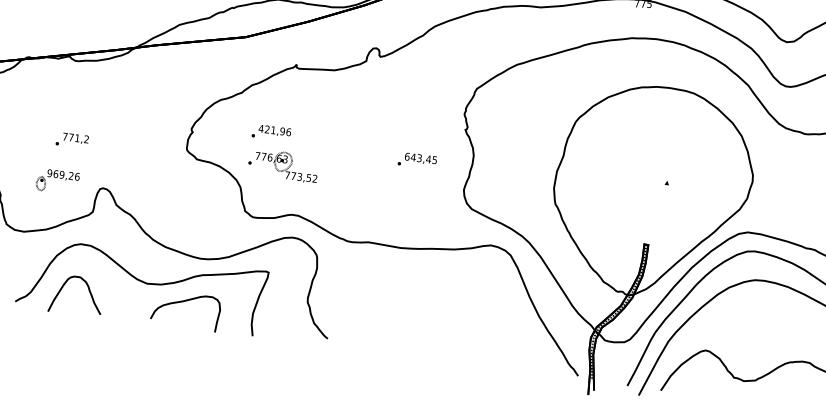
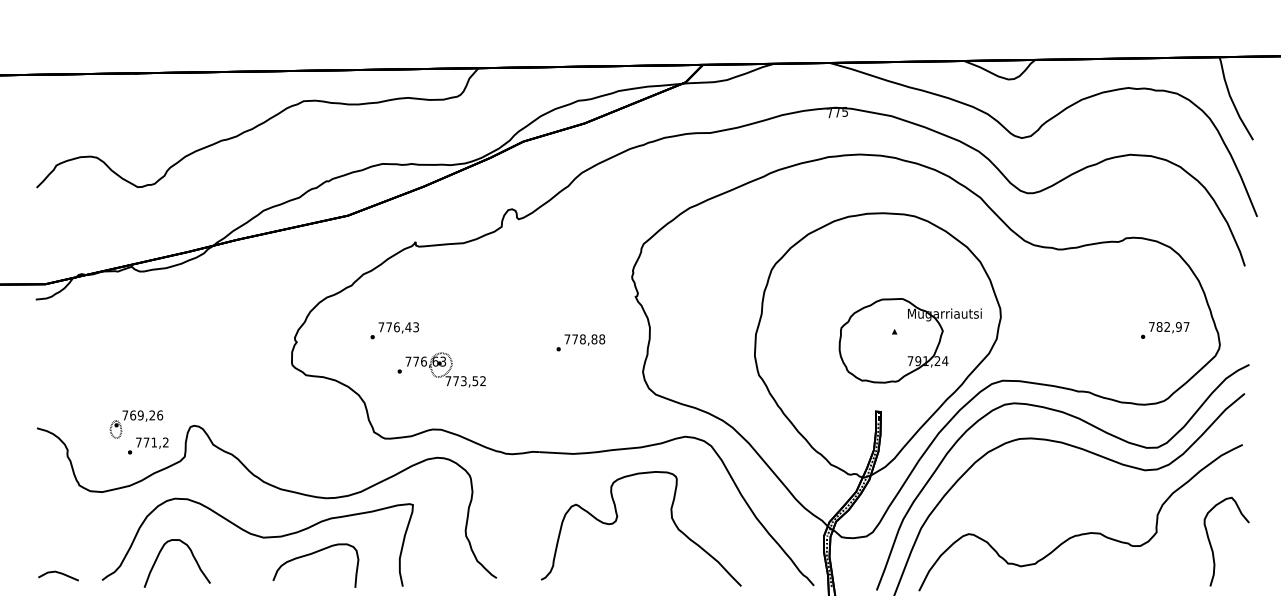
text: (274, 130) -> (398, 327), 421,96 -> 776,43
text: (72, 140) -> (148, 445), moved
text: (420, 158) -> (584, 339), 643,45 -> 778,88
part: (283, 165) -> (441, 369), moved
text: (49, 173) -> (125, 415), 969,26 -> 769,26
part: (677, 191) -> (909, 340), added
curve: (429, 304) -> (617, 519), added

